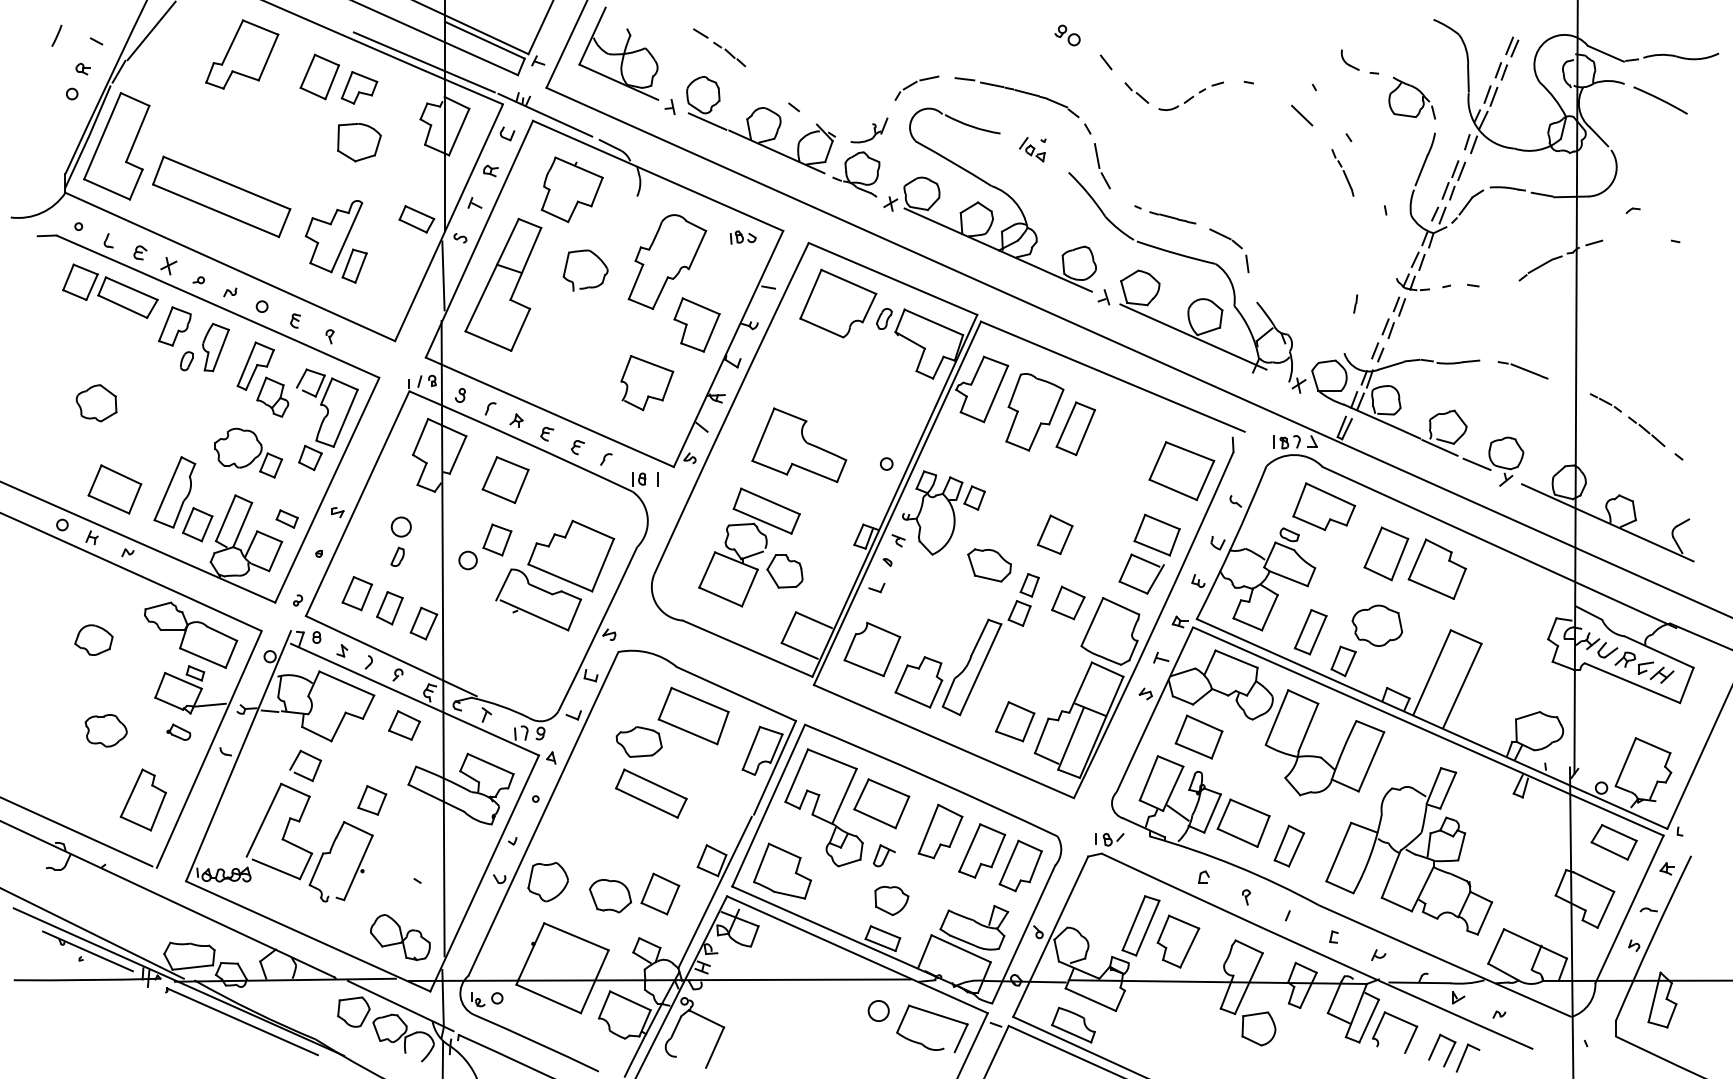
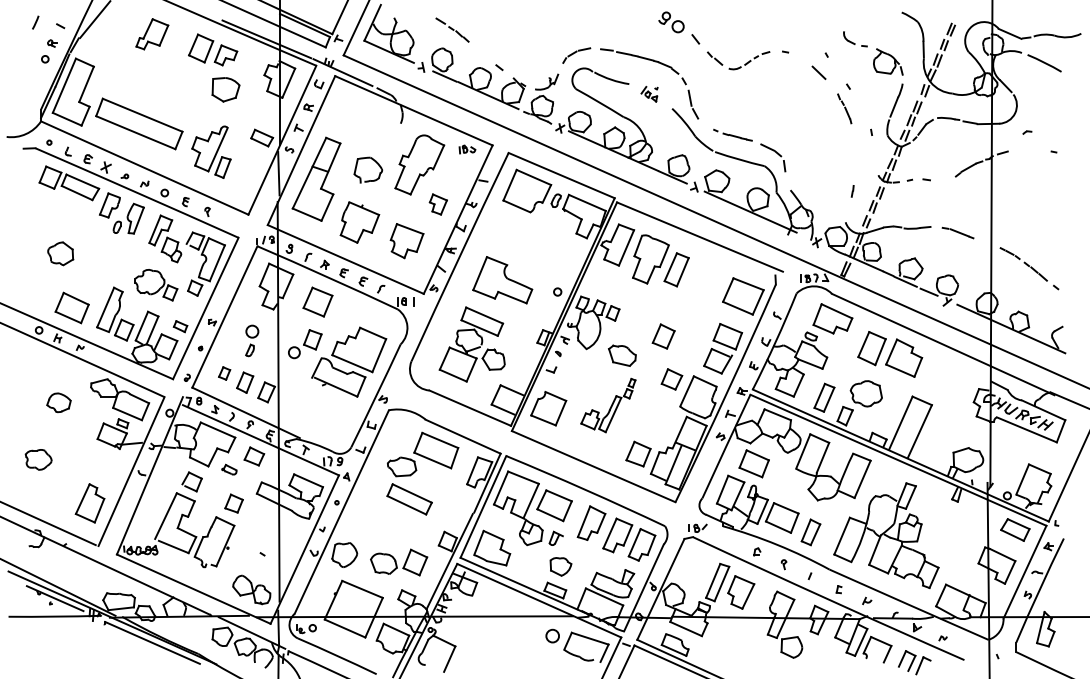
part: (1067, 35) -> (671, 22), size x1.6
part: (242, 53) -> (152, 33), size x0.7
part: (571, 189) -> (359, 222), moved
part: (697, 324) -> (438, 204), size x0.6
part: (357, 593) -> (224, 373), size x0.6
part: (967, 644) -> (608, 405), size x0.6
part: (105, 730) -> (38, 459), moved
part: (178, 731) -> (229, 469), moved

